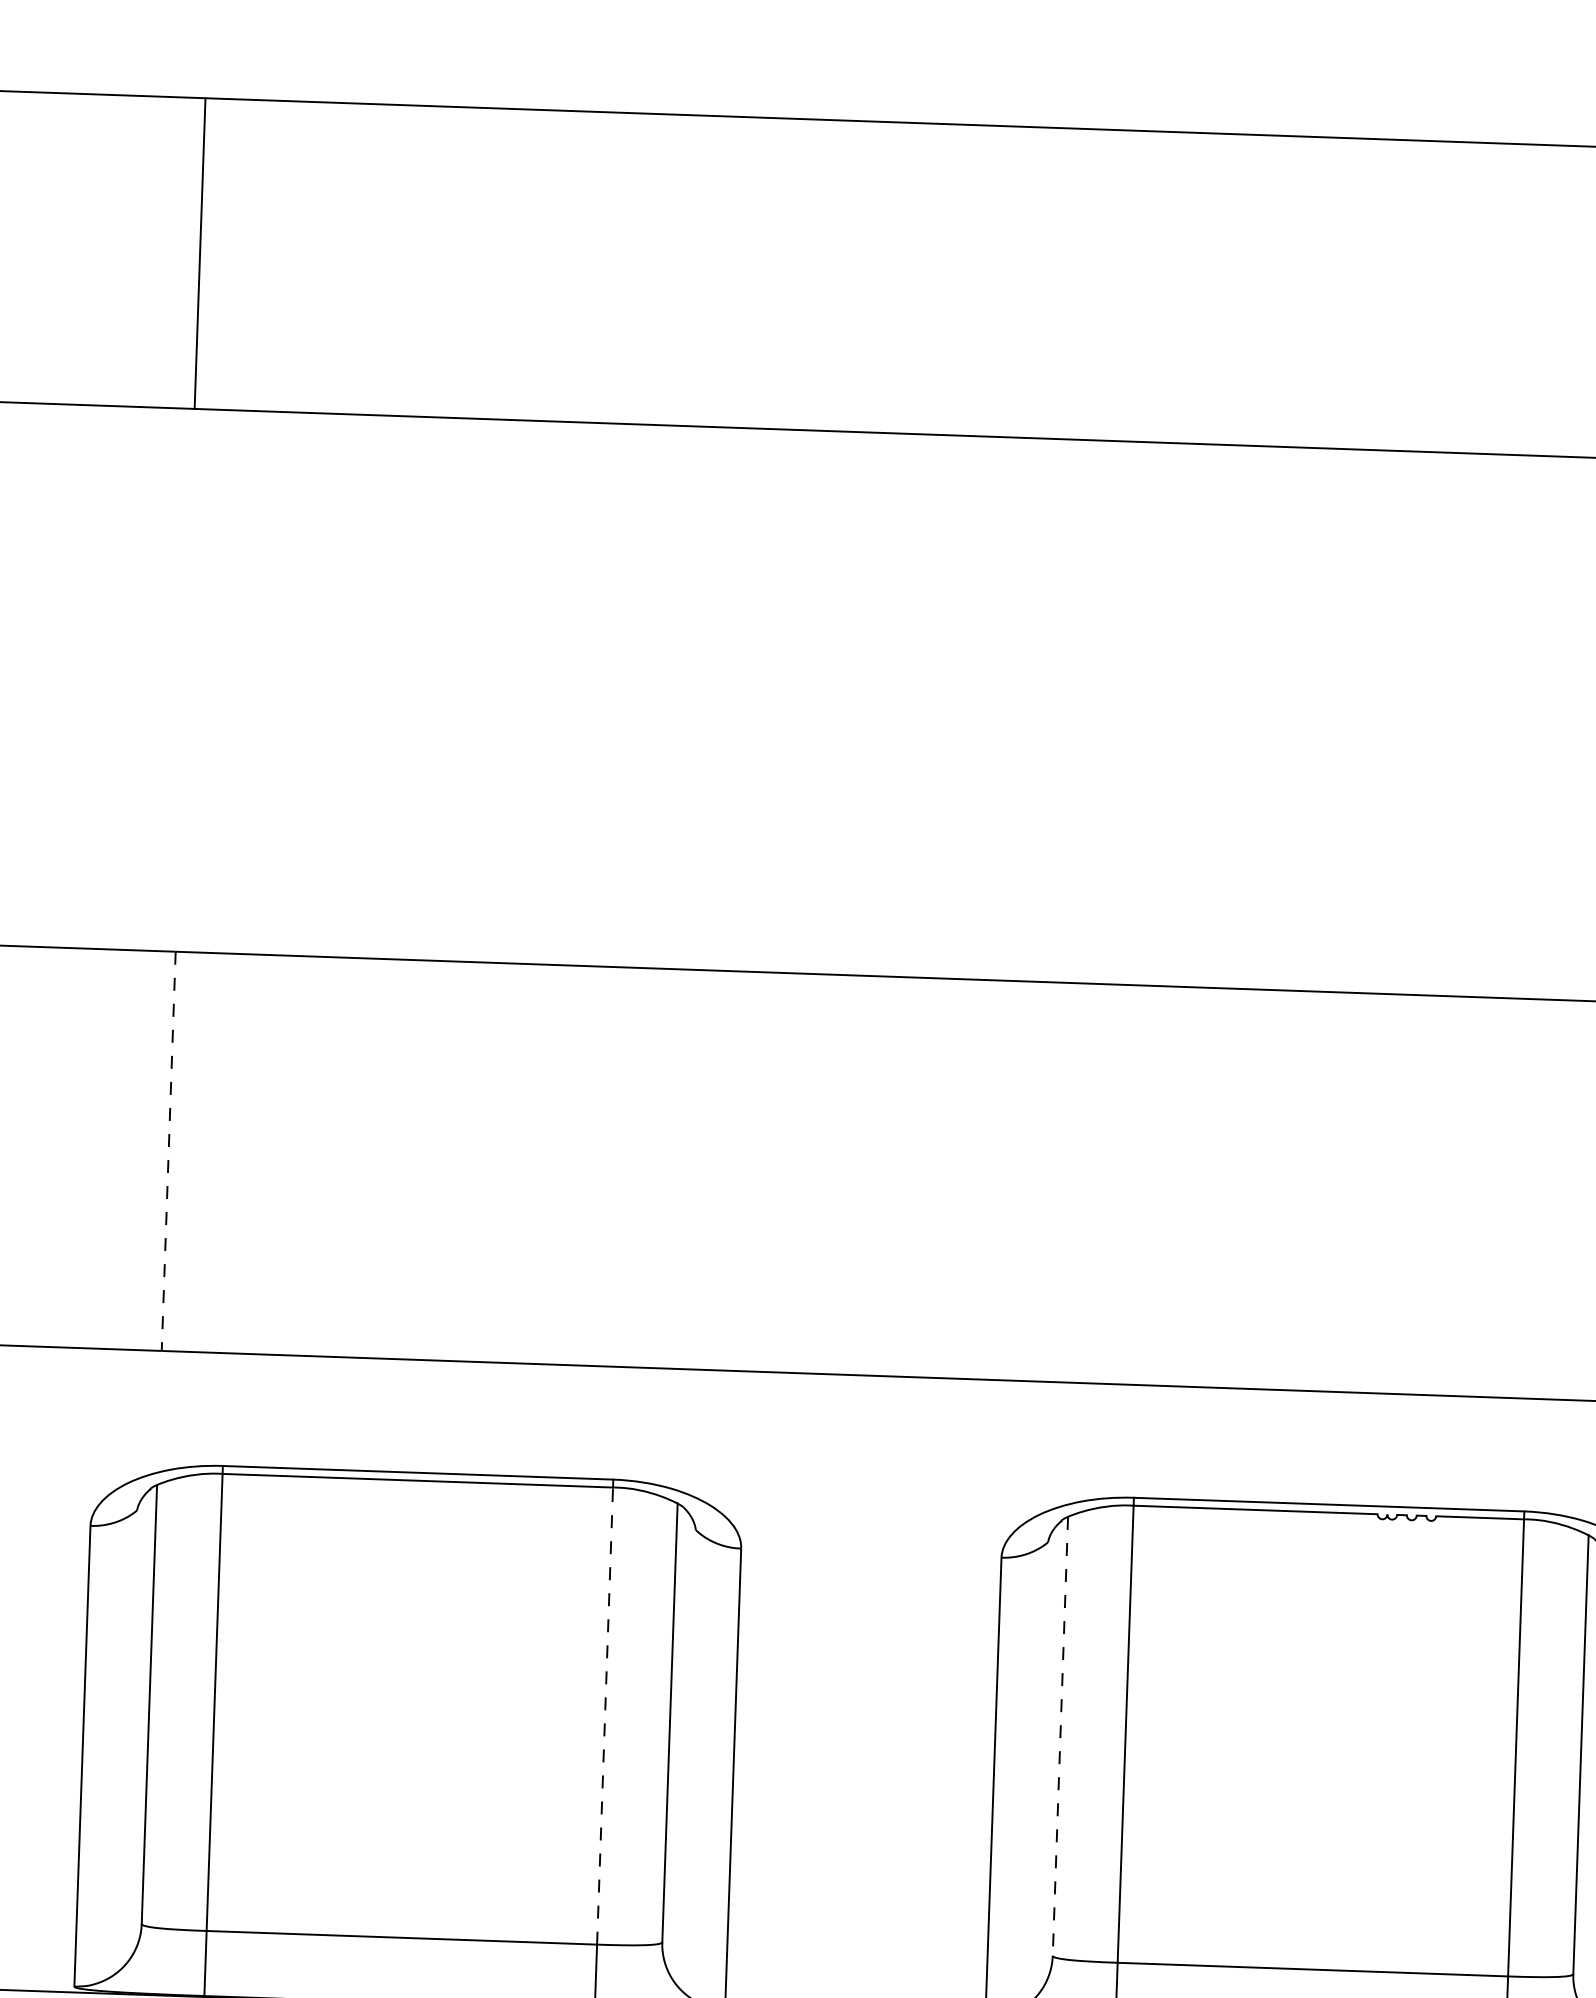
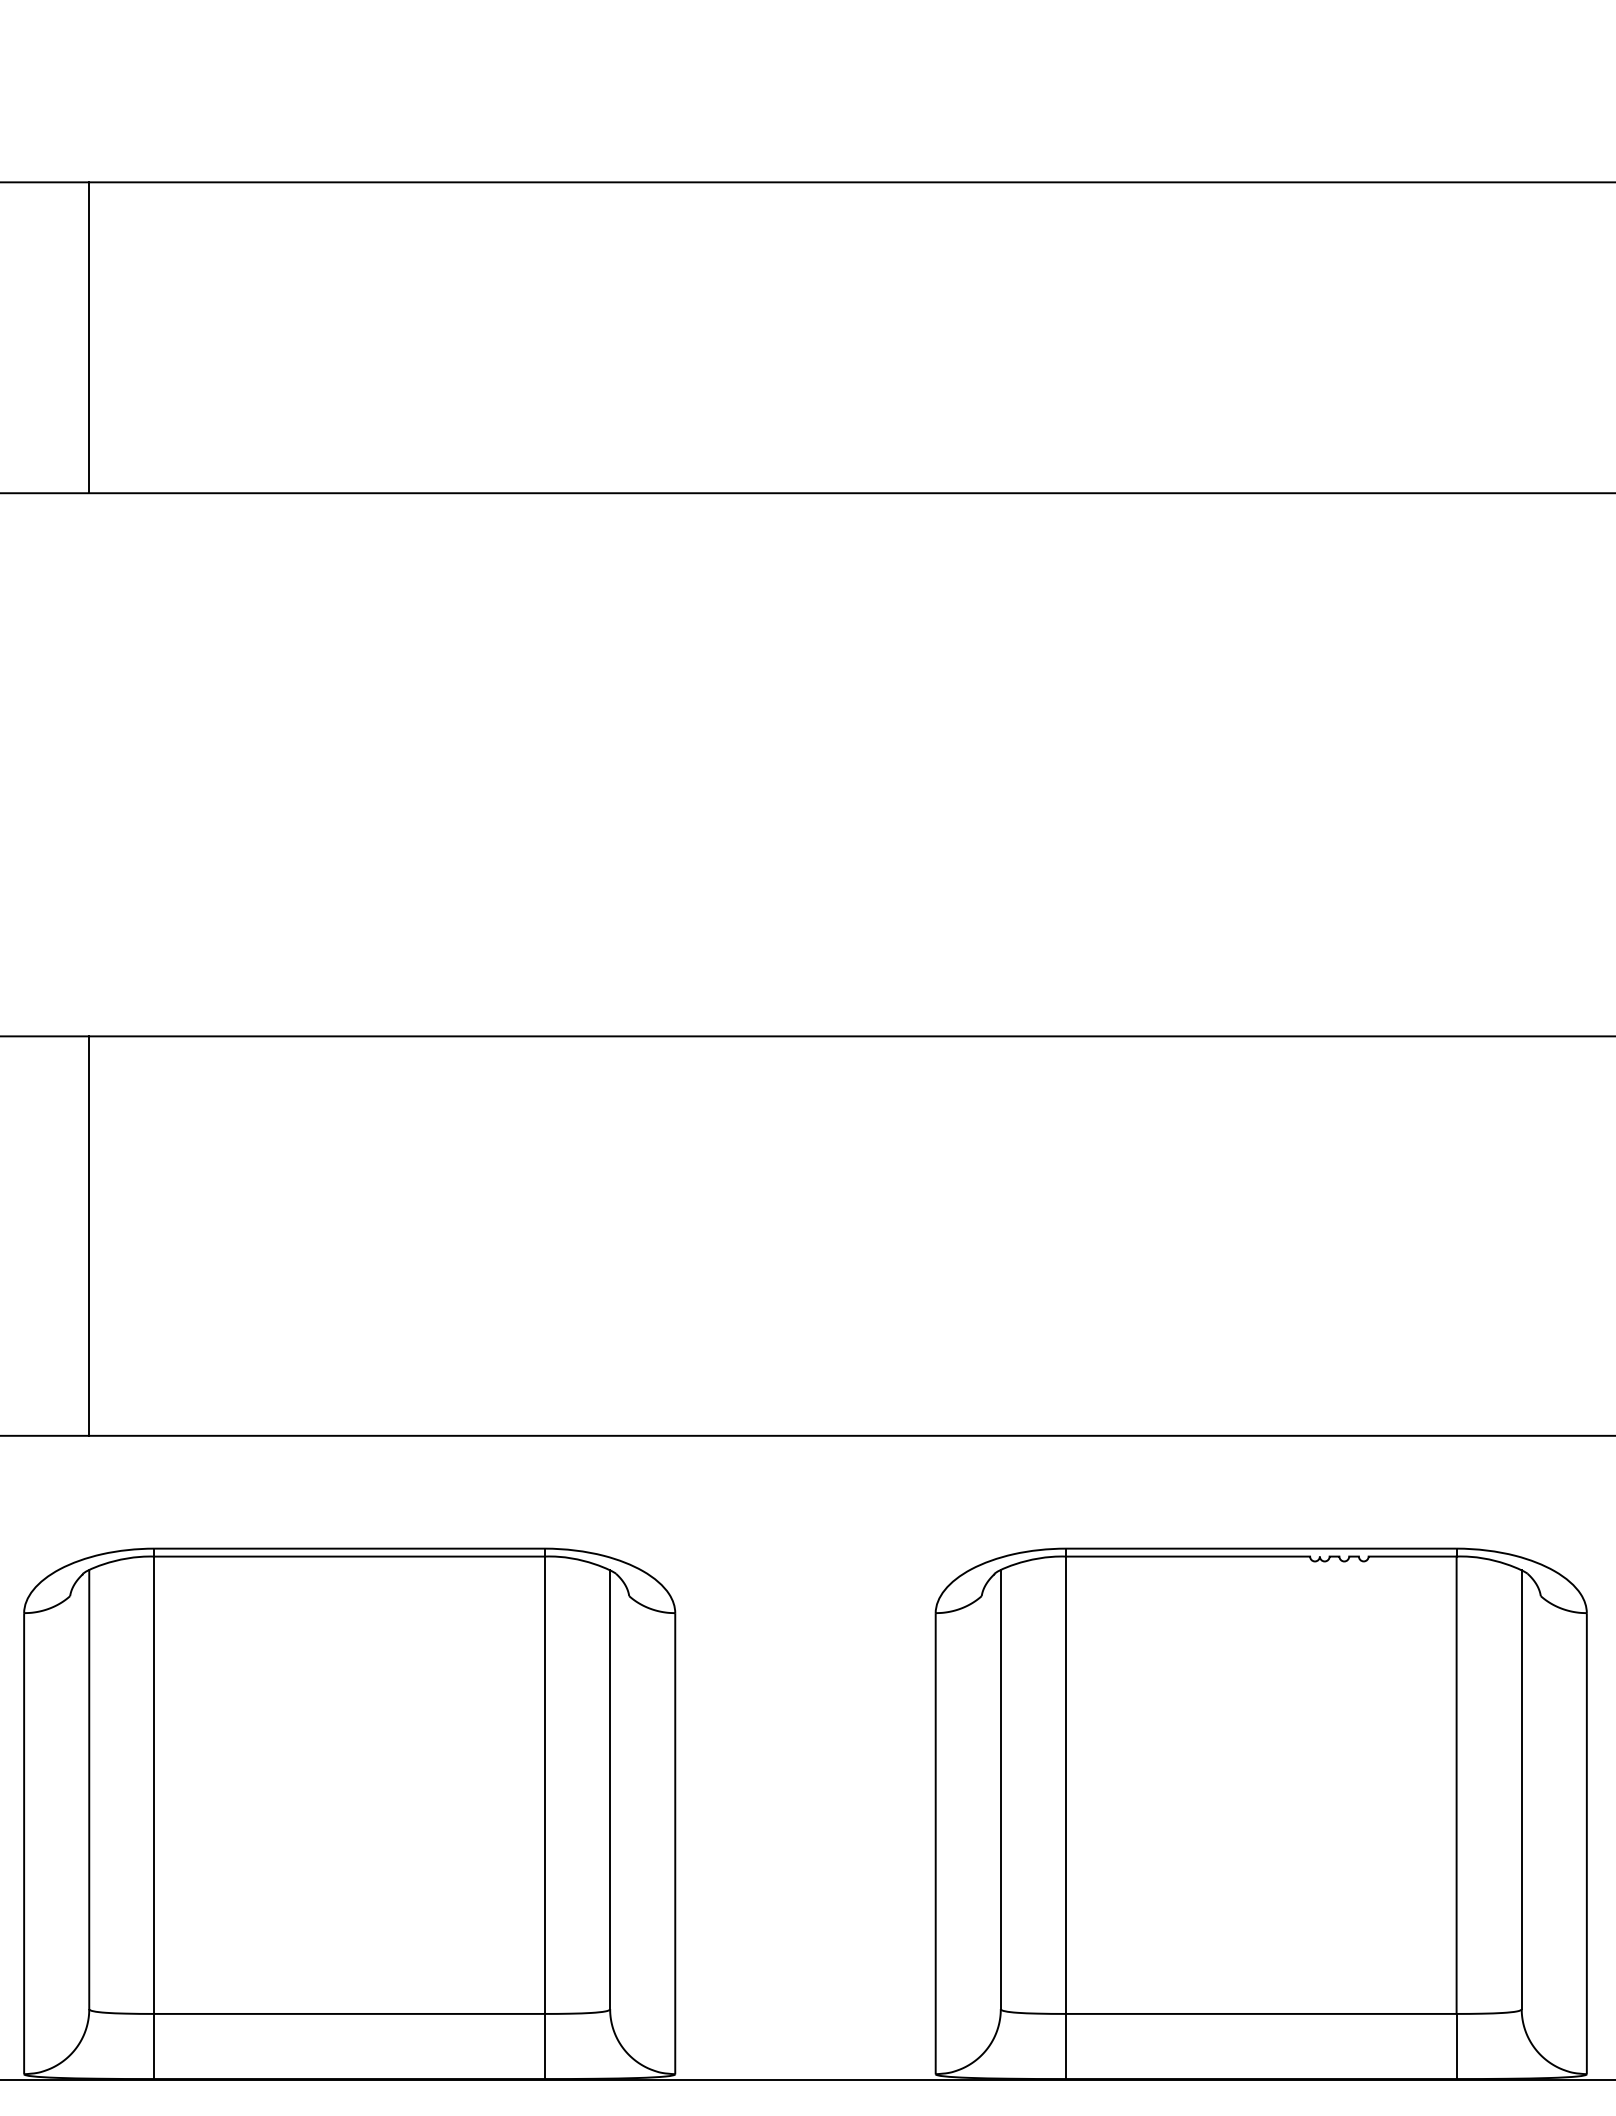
line: (168, 1151) -> (89, 1236), dashed -> solid
line: (605, 1716) -> (545, 1785), dashed -> solid
line: (1060, 1736) -> (1000, 1789), dashed -> solid

